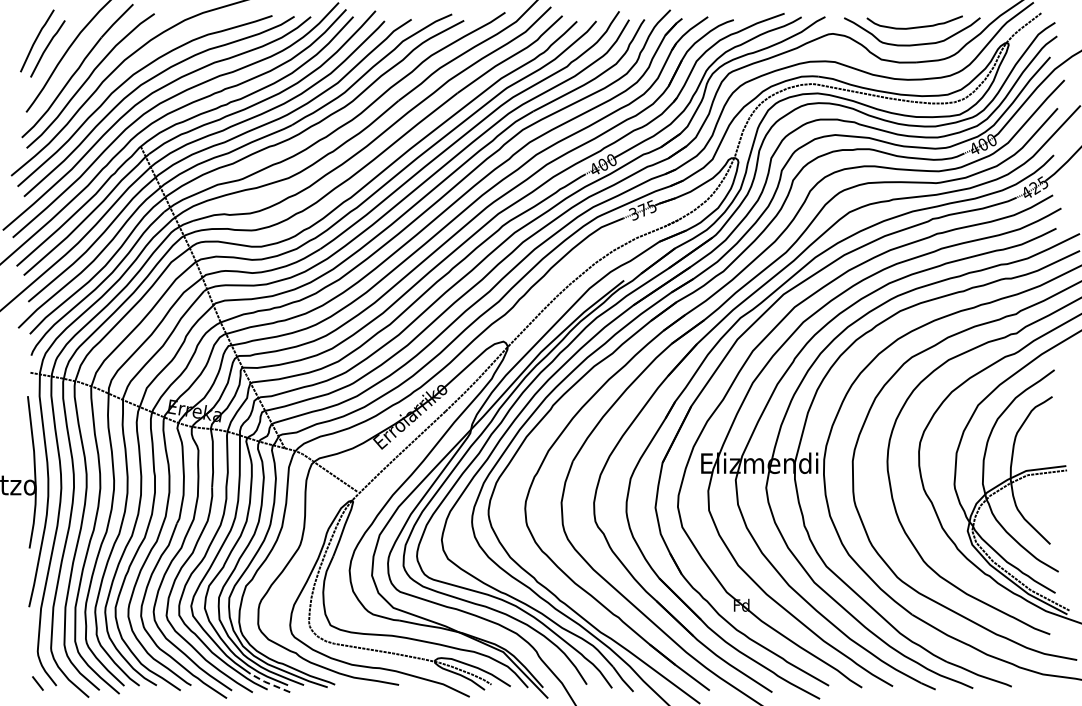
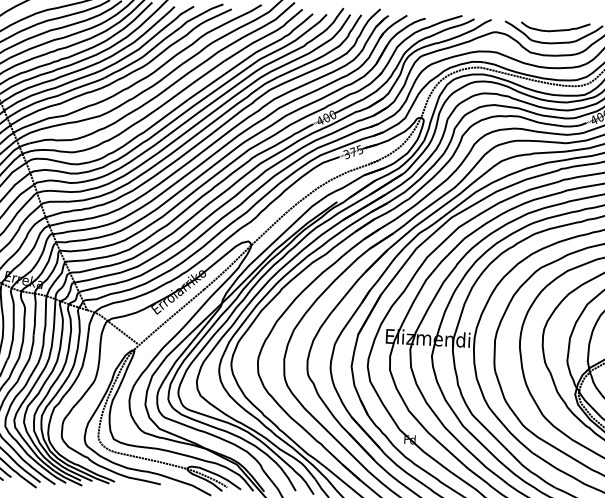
line: (269, 683) -> (67, 478), dashed -> solid

